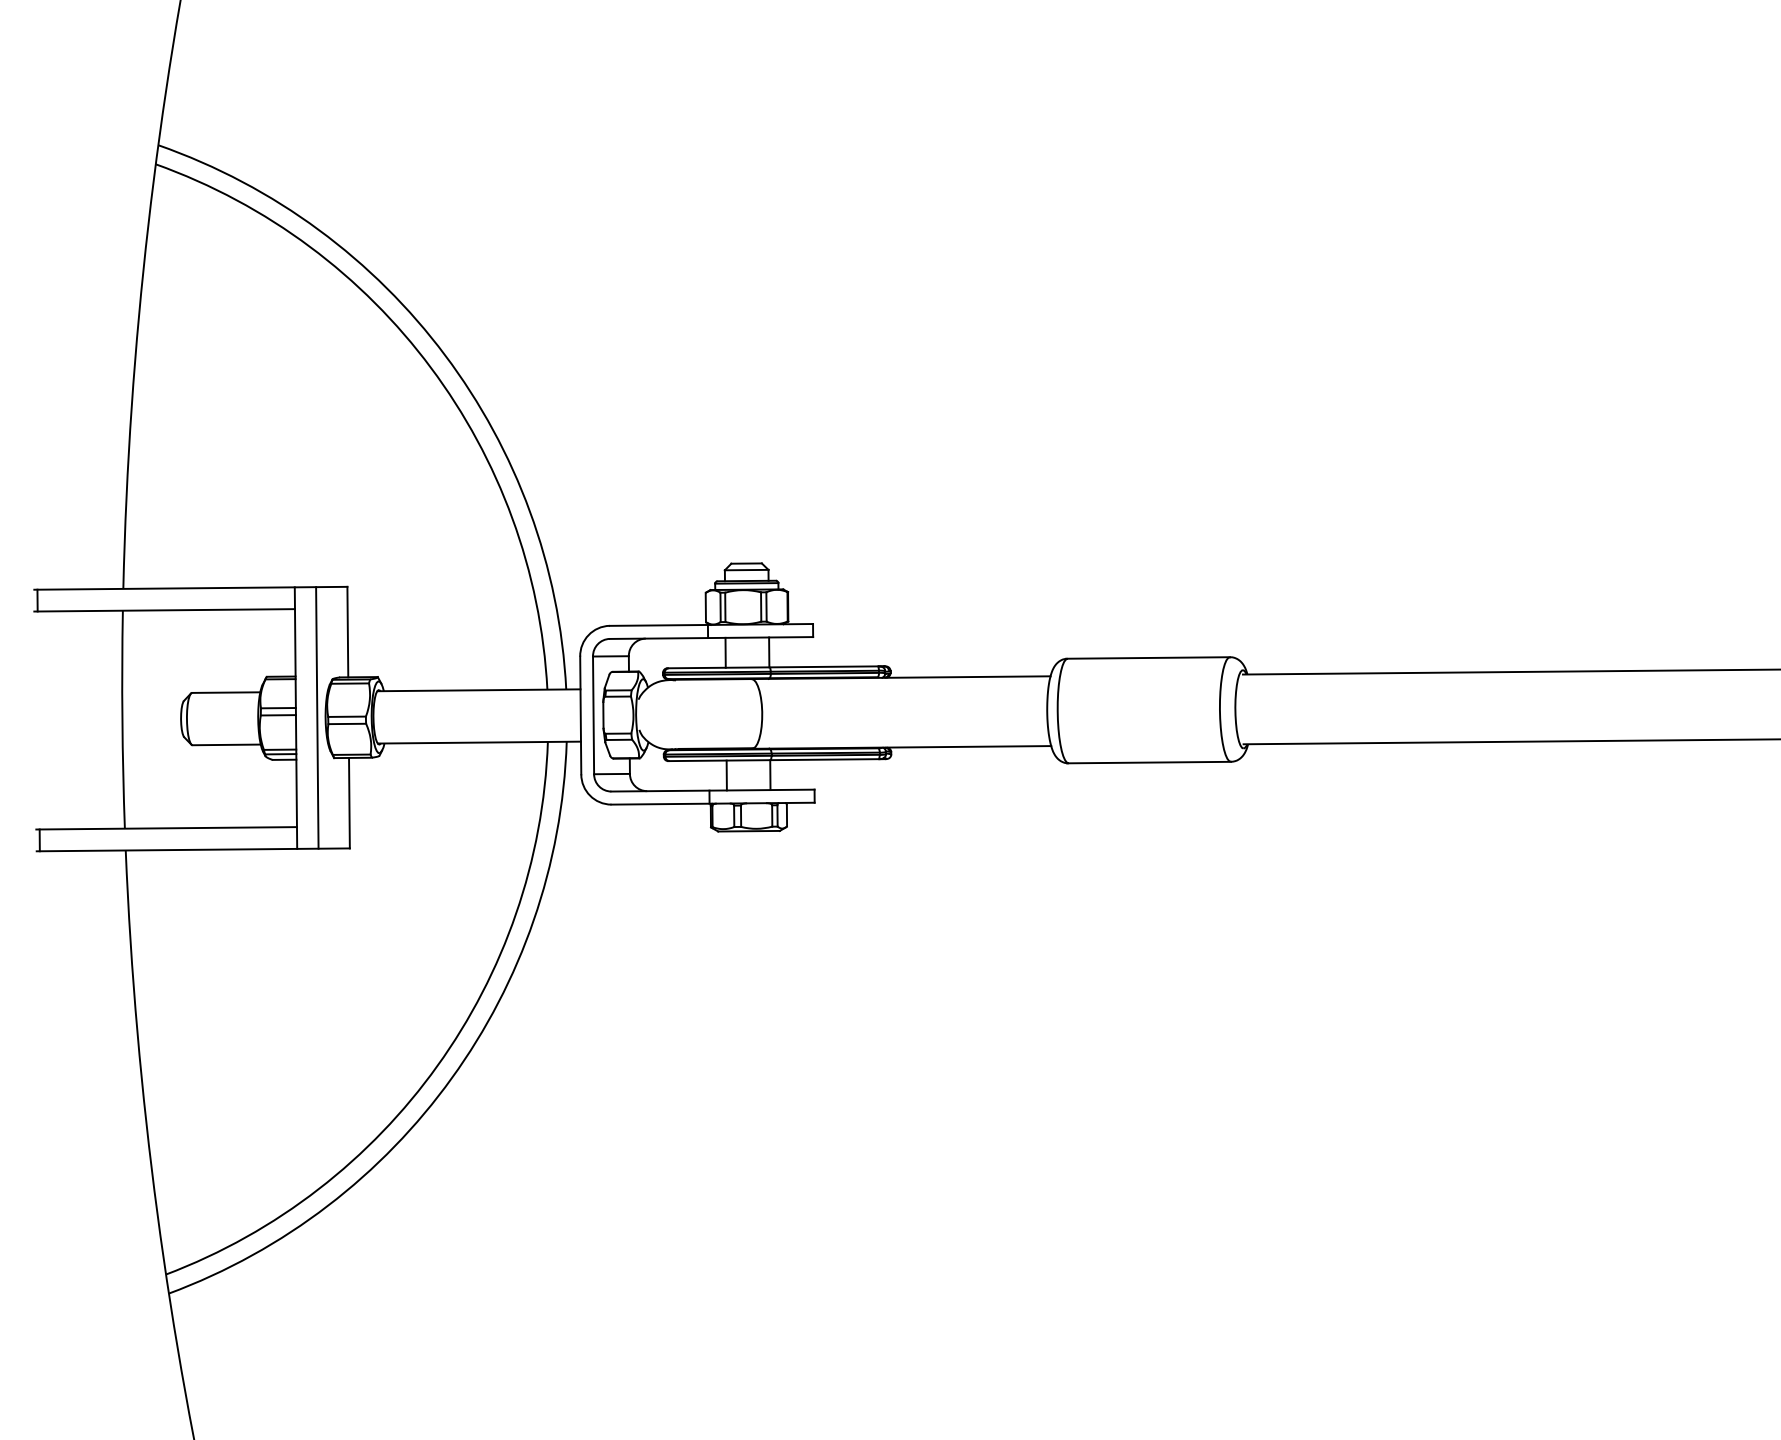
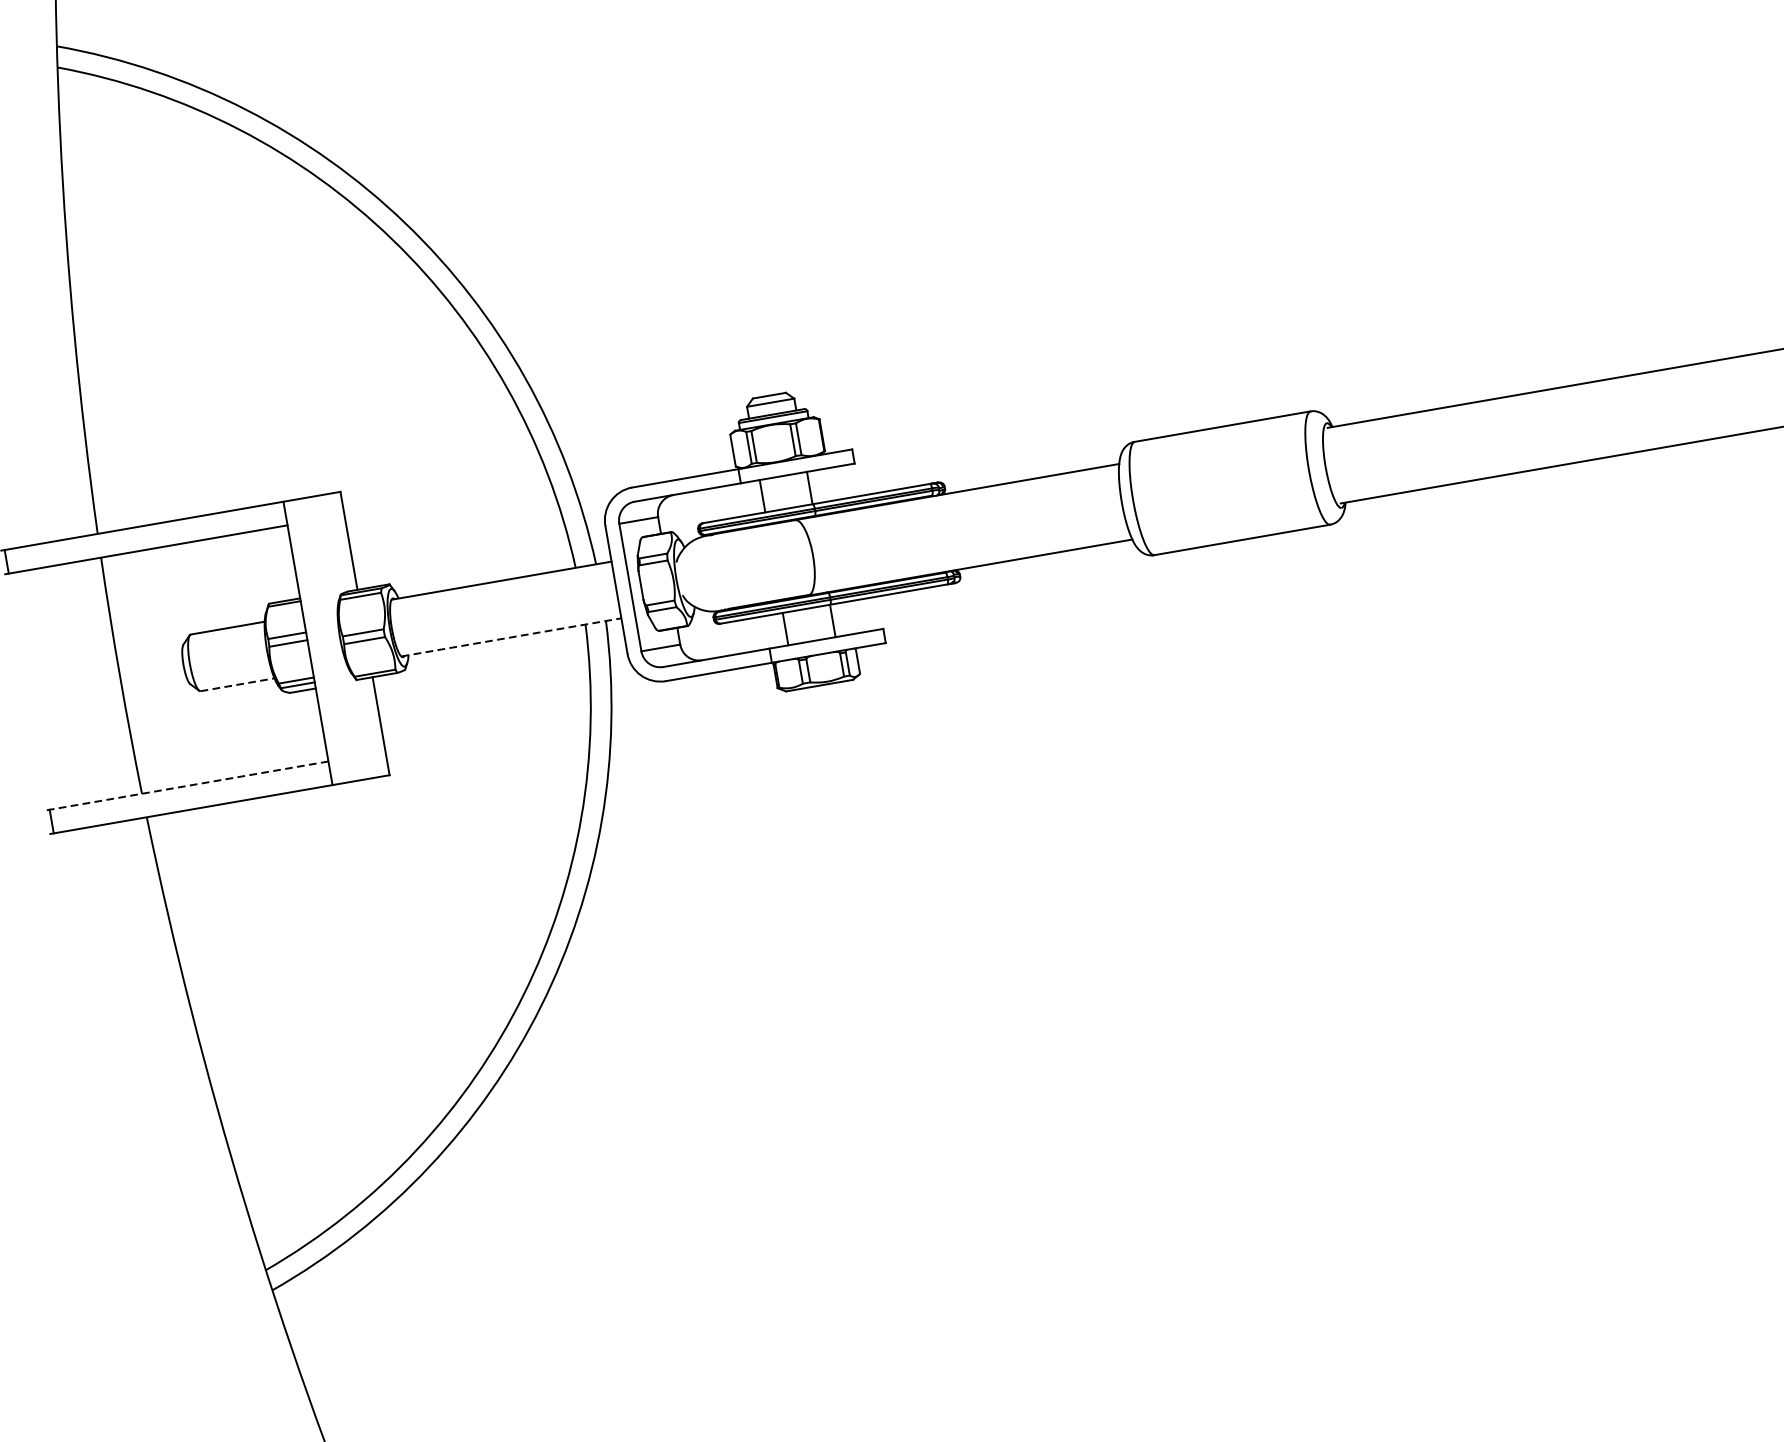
line: (317, 717) -> (331, 638), removed
line: (480, 742) -> (512, 637), solid -> dashed
line: (227, 744) -> (238, 684), solid -> dashed
line: (166, 828) -> (187, 786), solid -> dashed

